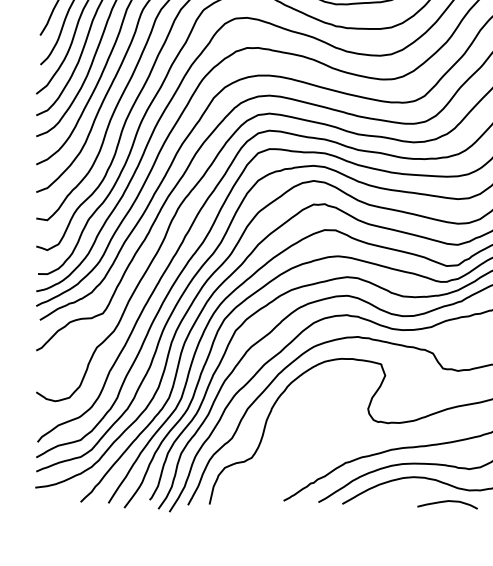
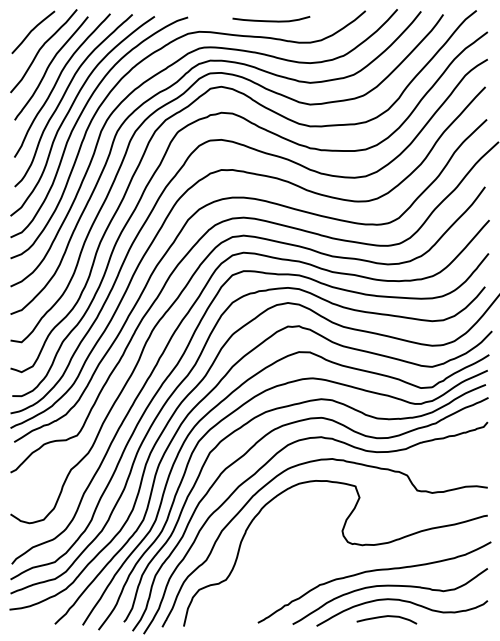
curve: (447, 502) -> (386, 617), moved

